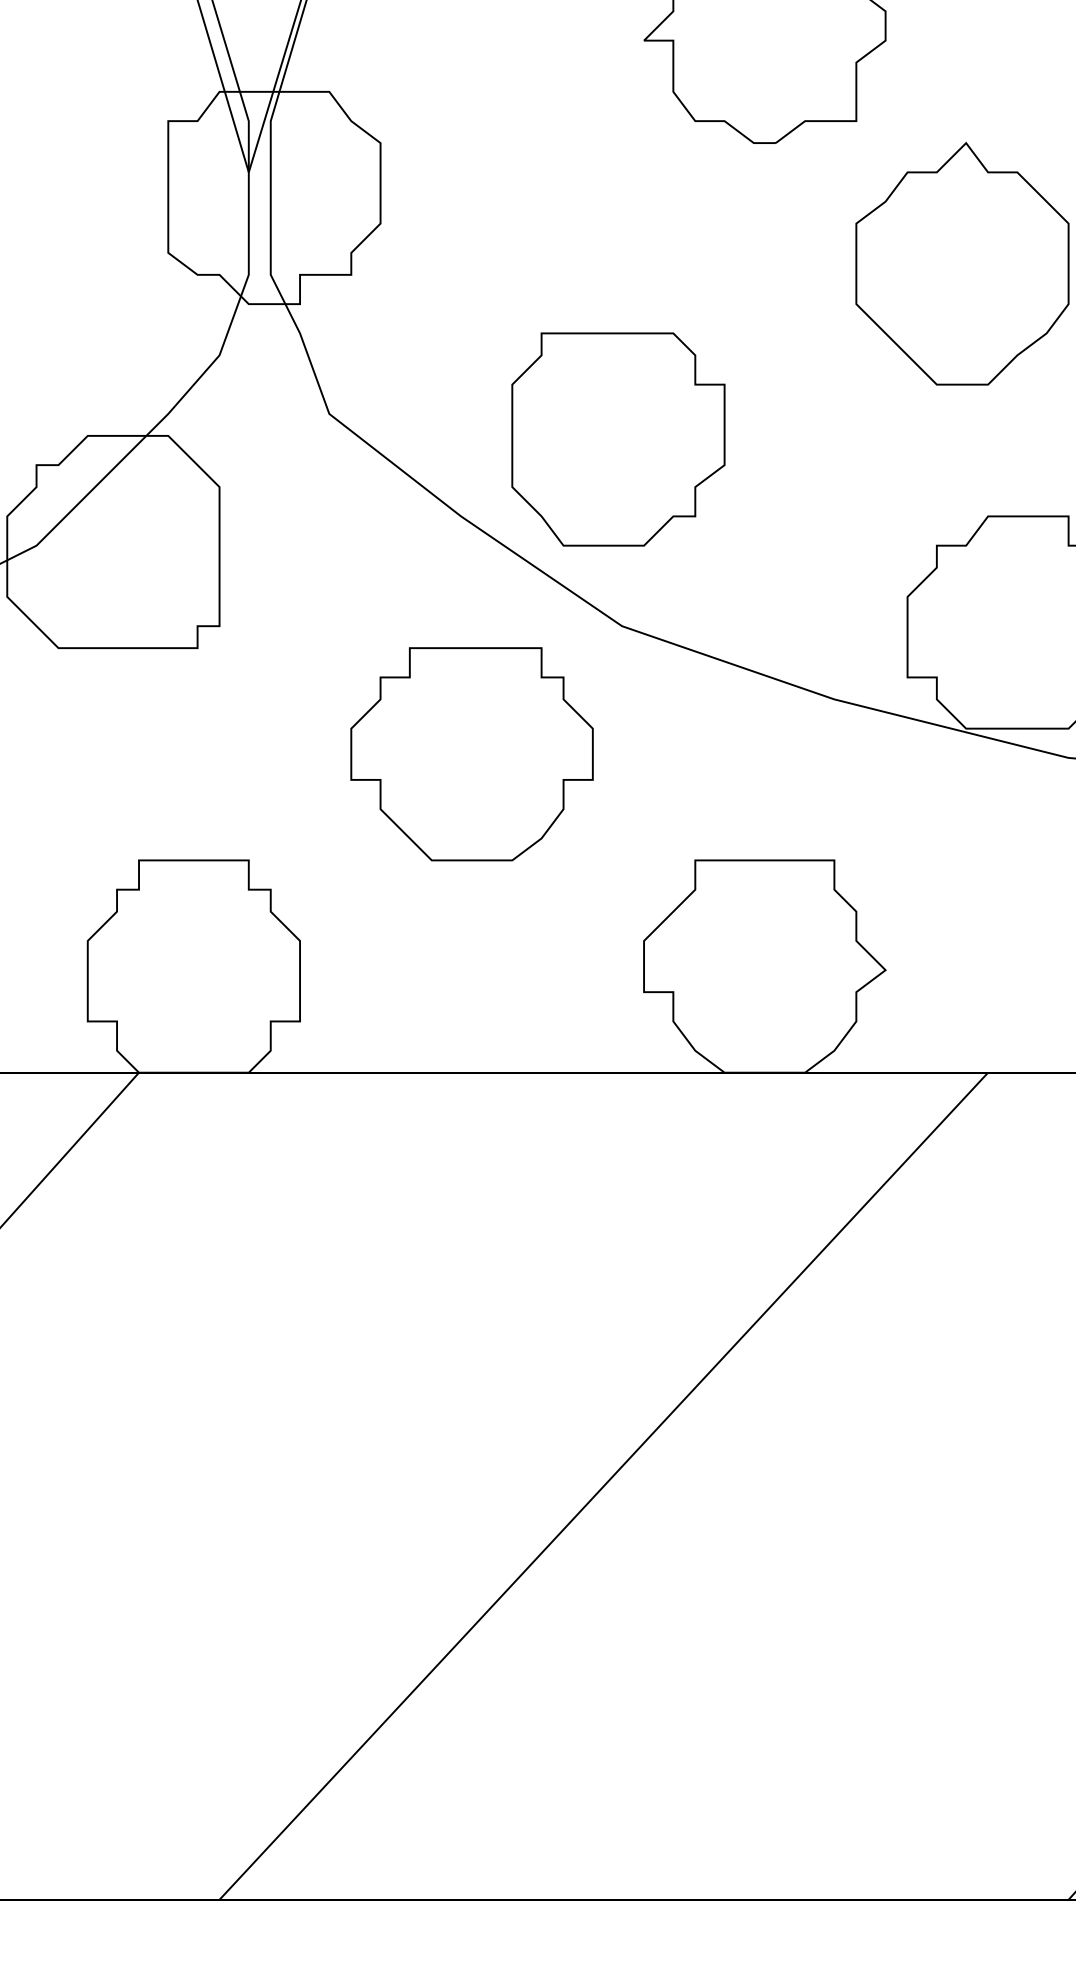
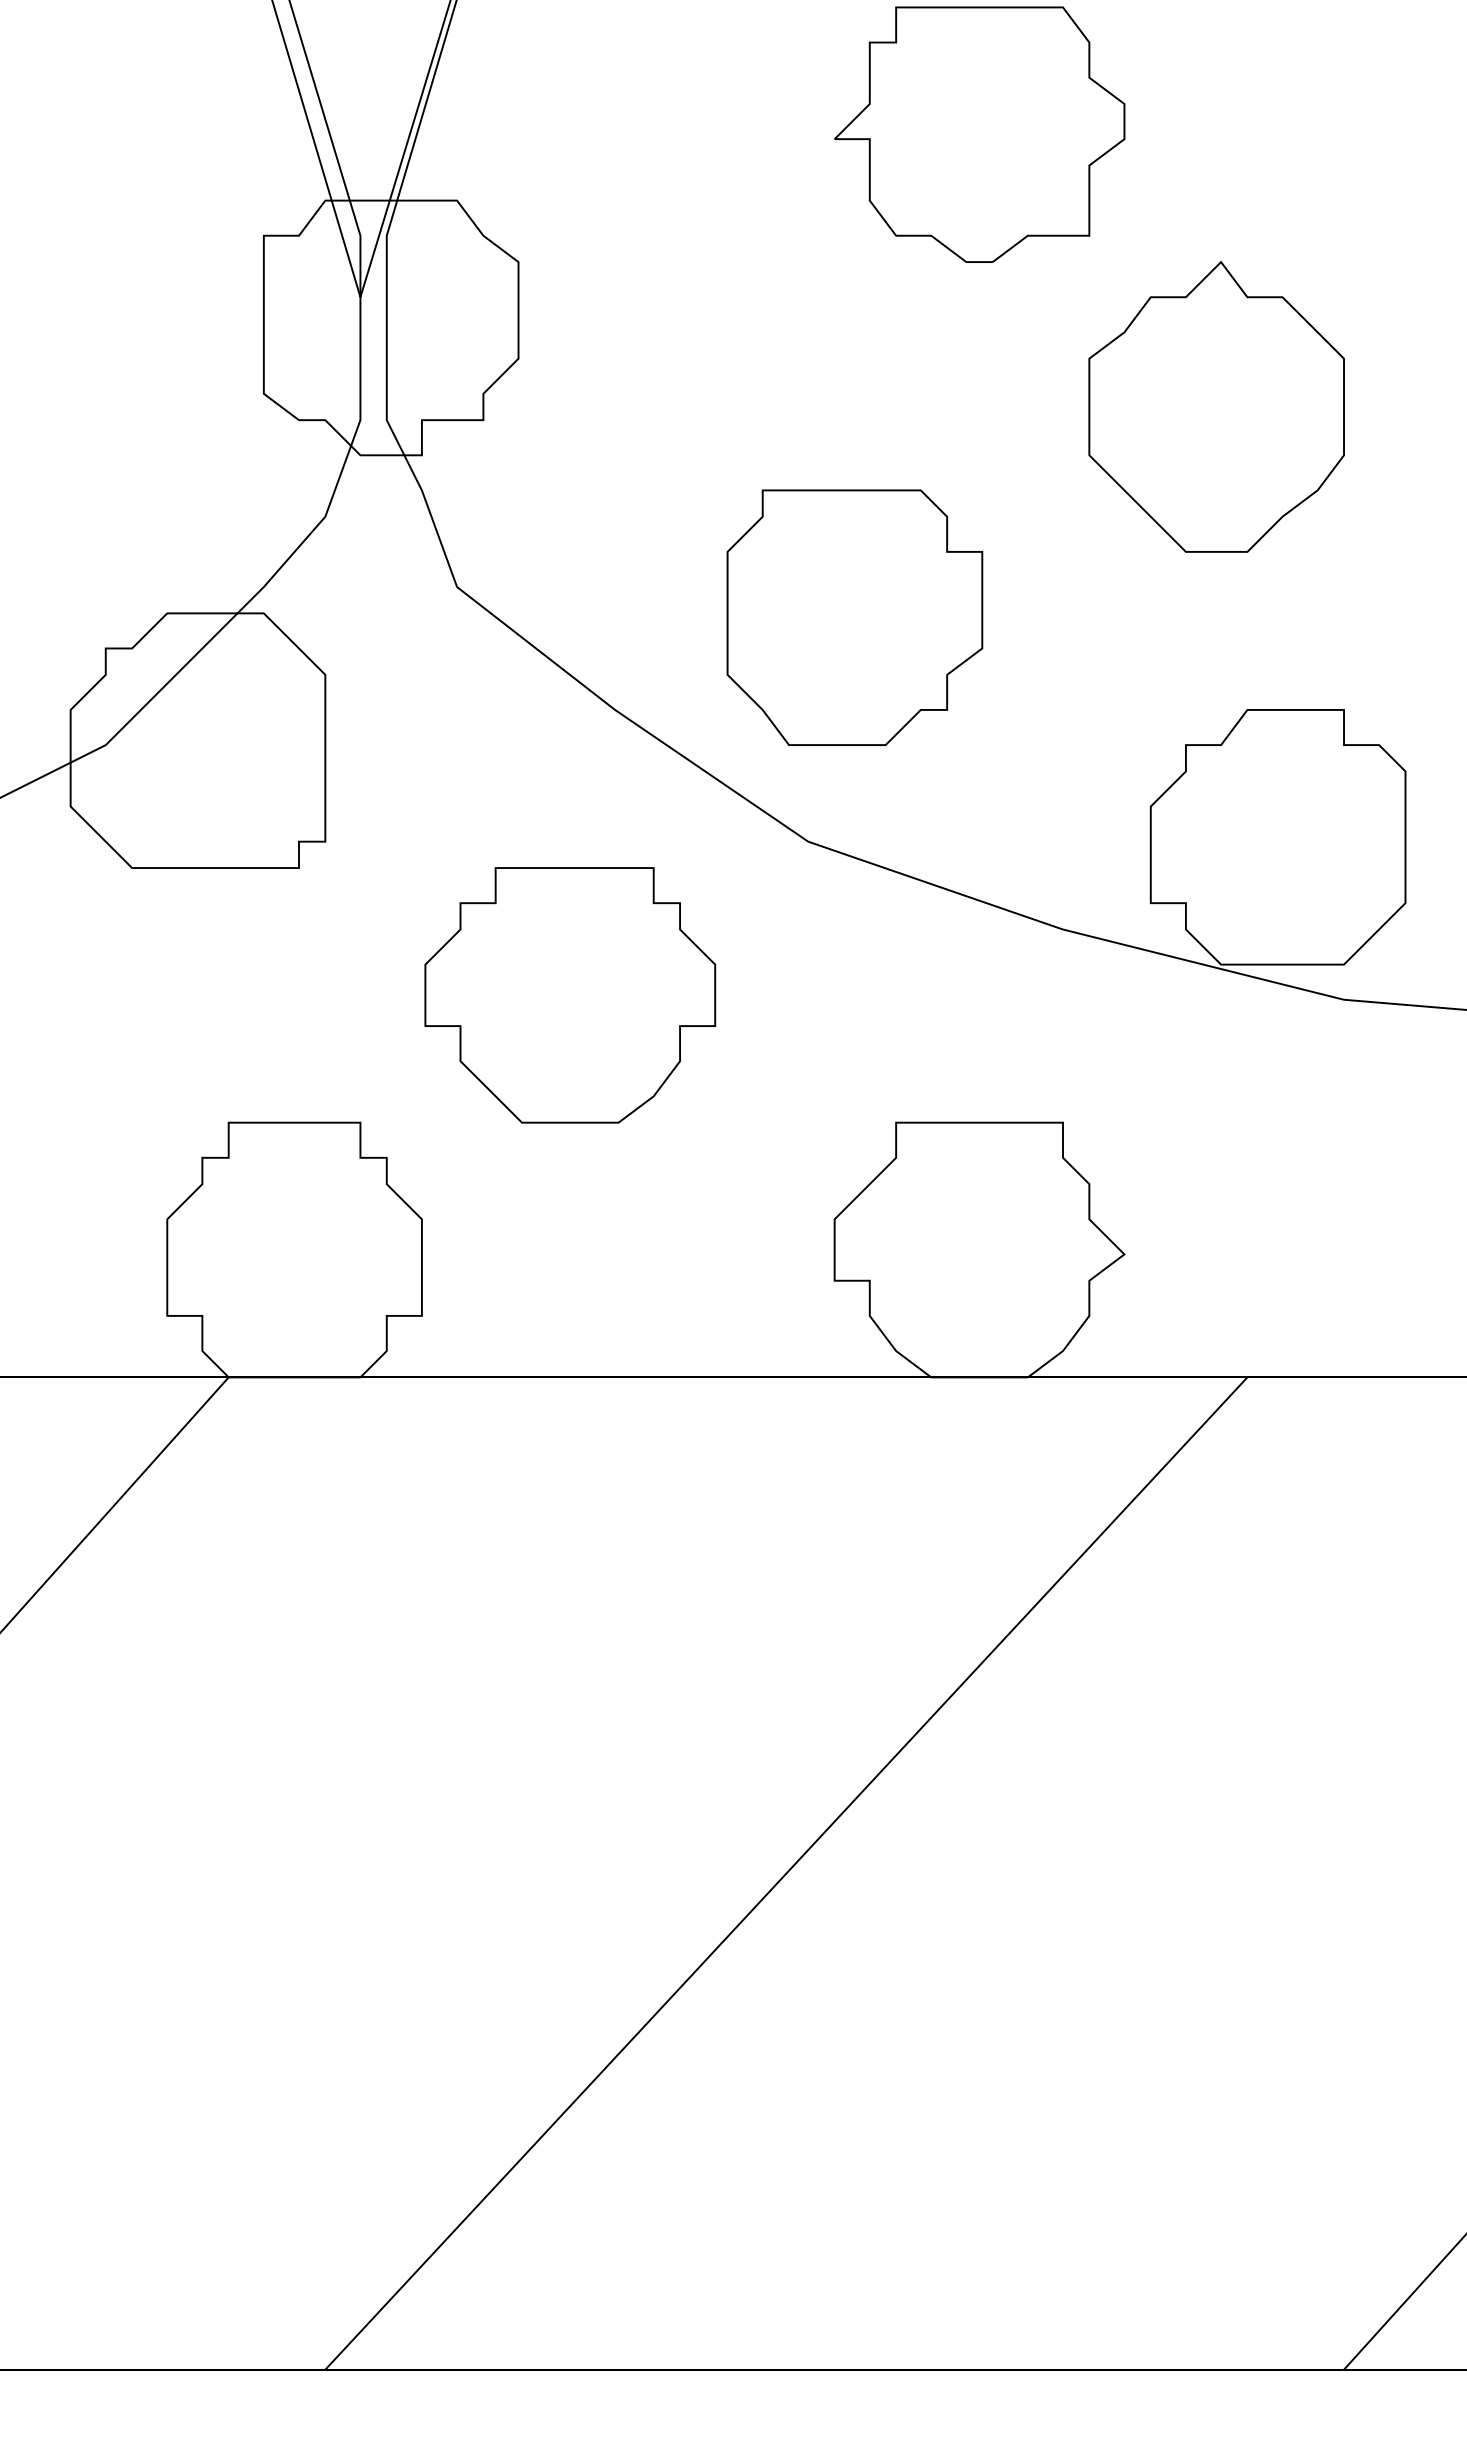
part: (618, 439) -> (854, 617), moved
part: (472, 754) -> (570, 995), moved

